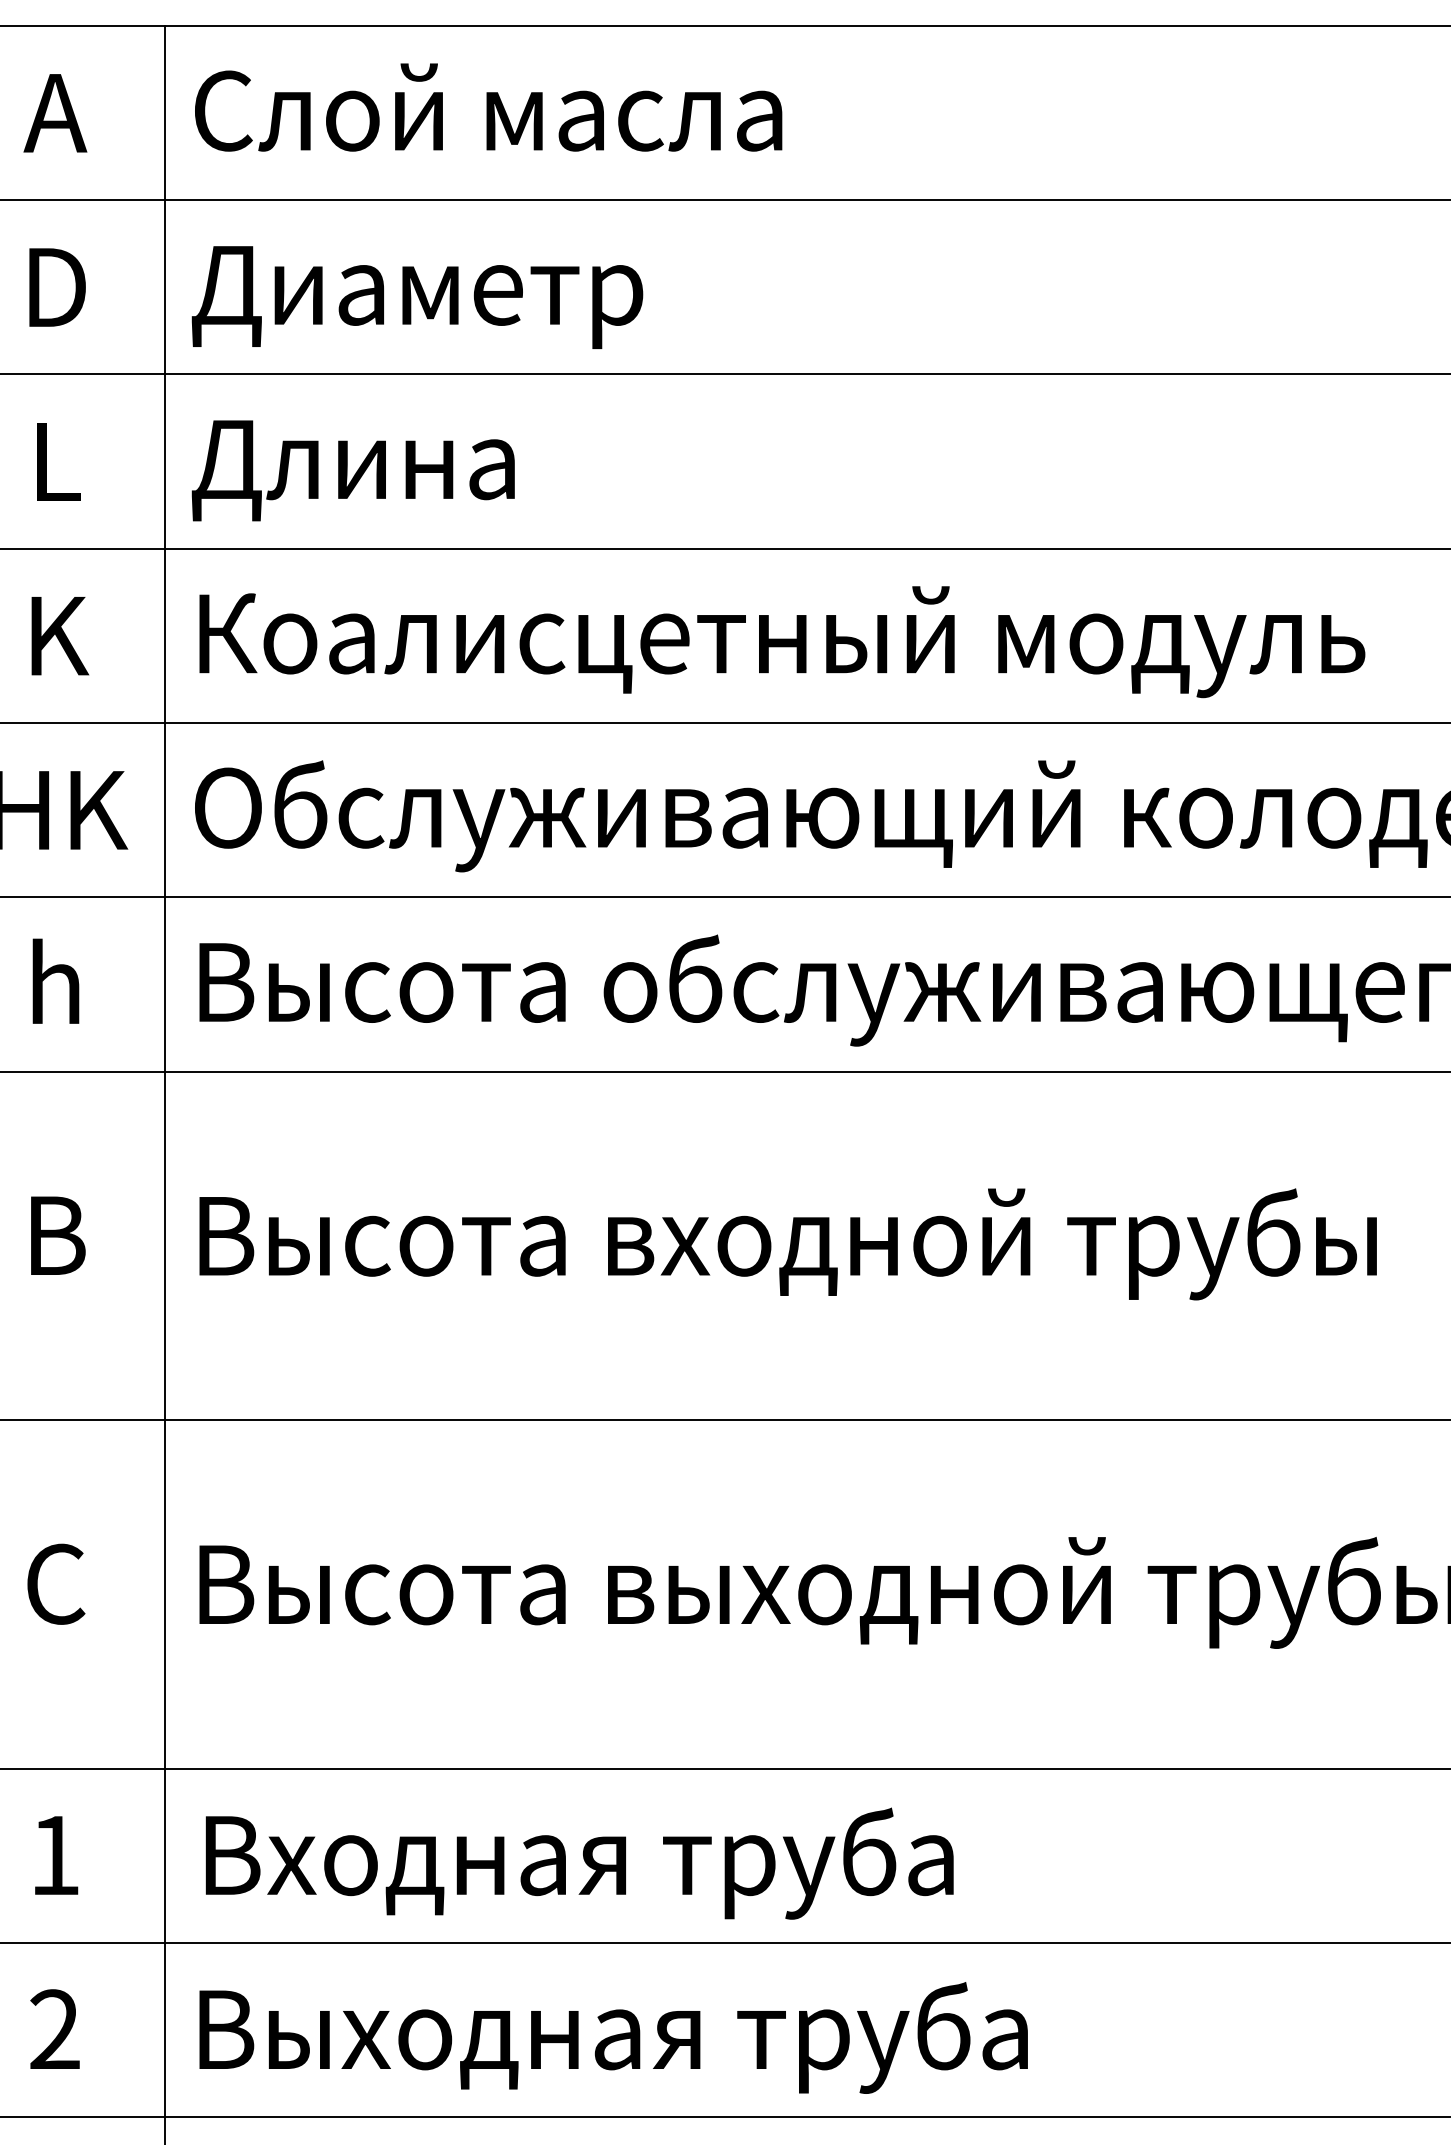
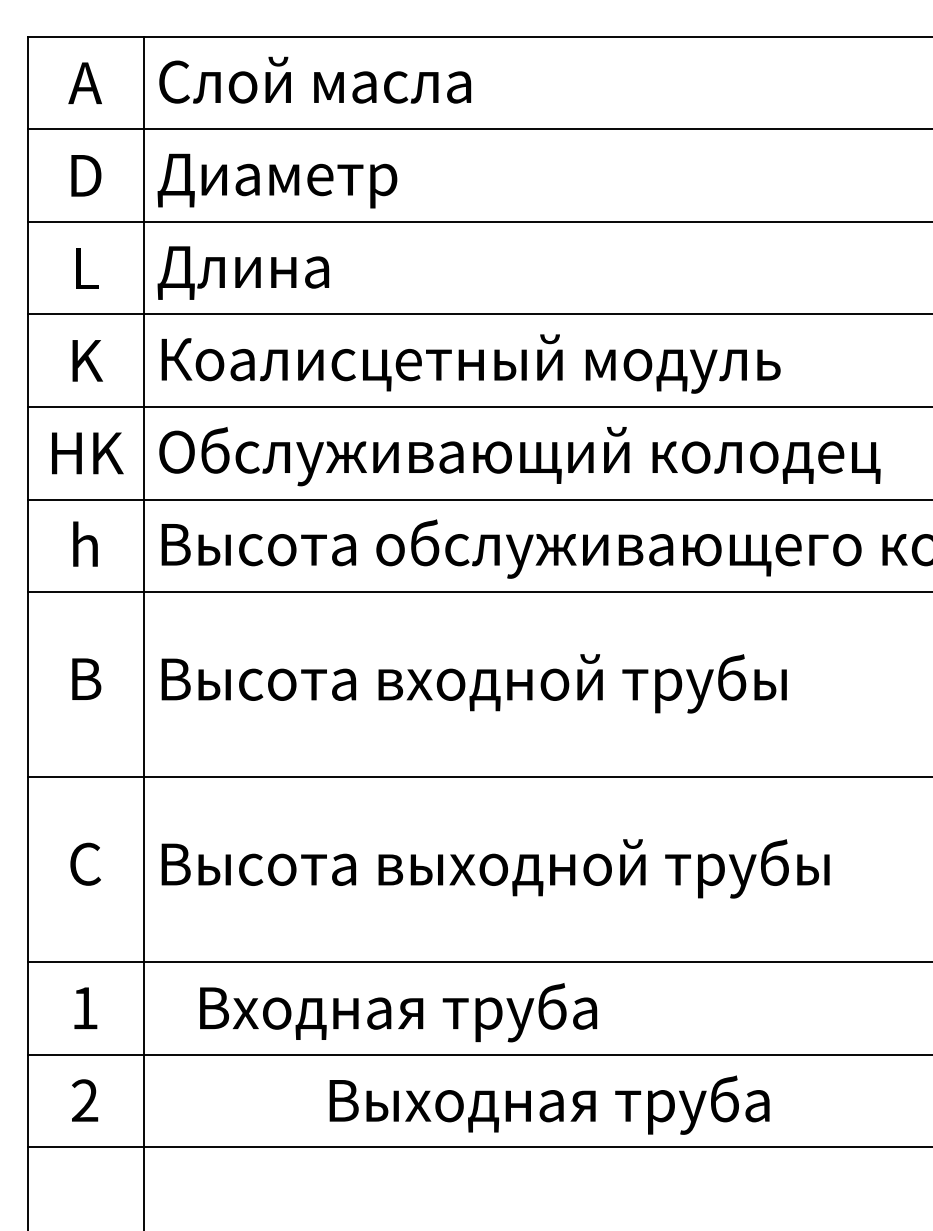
text: (579, 1863) -> (398, 1012), moved
text: (613, 2036) -> (549, 1104), moved

